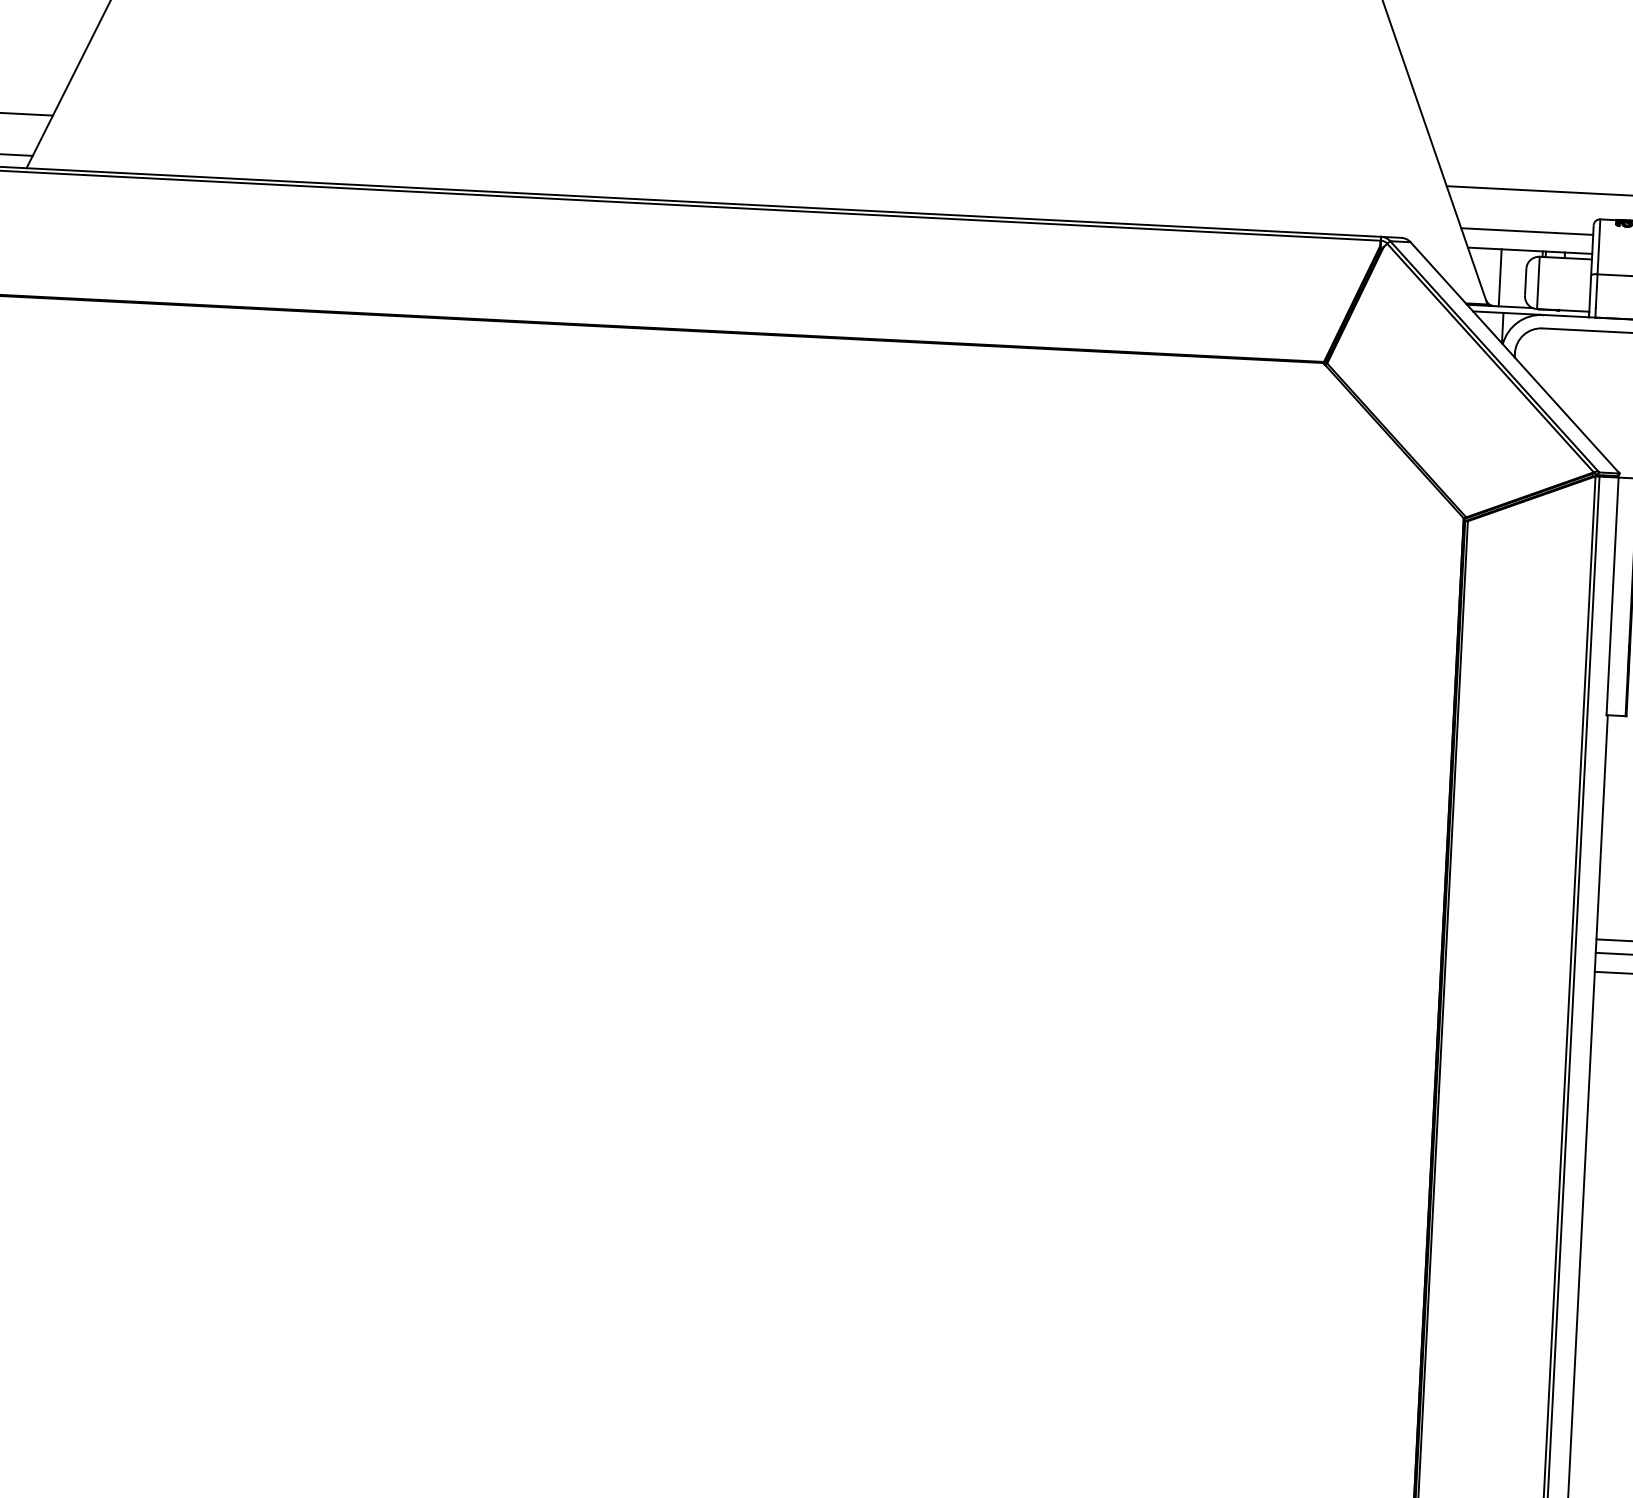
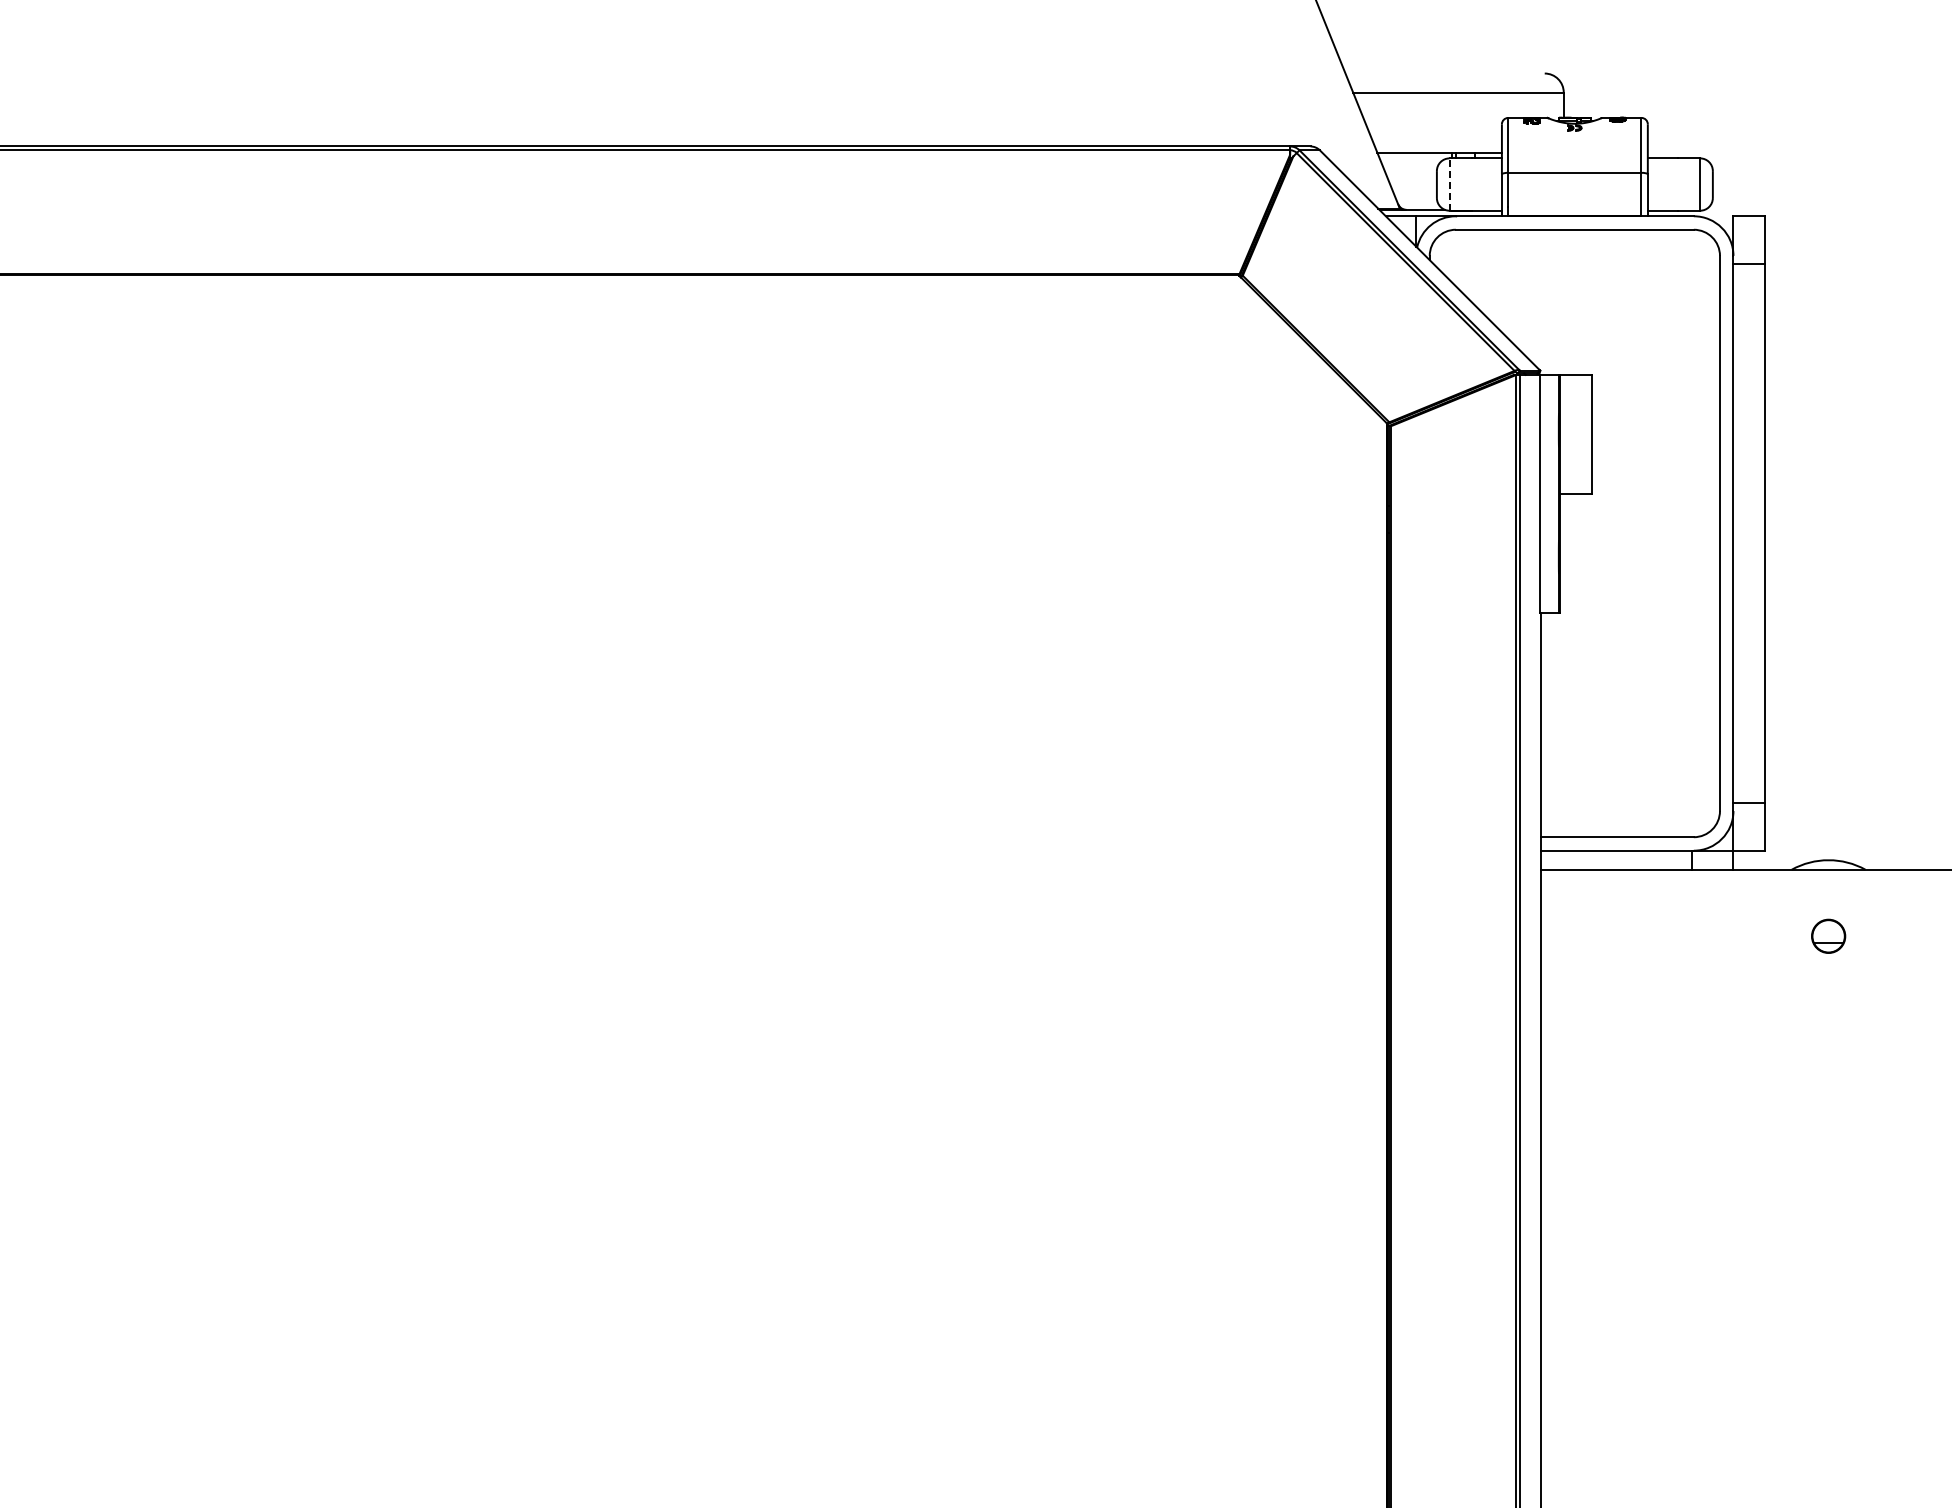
line: (1526, 231) -> (1435, 133), removed
line: (1500, 276) -> (1411, 180), removed
line: (1538, 282) -> (1449, 184), solid -> dashed

